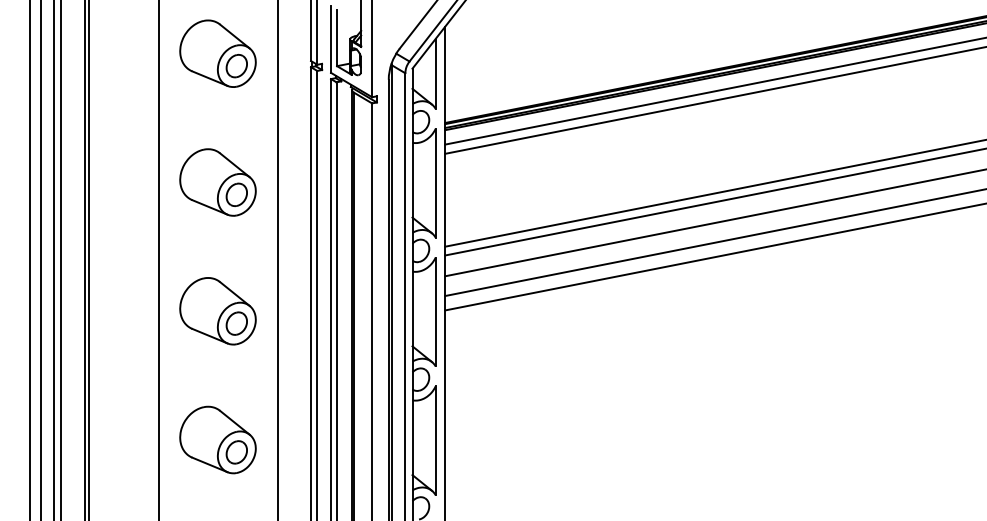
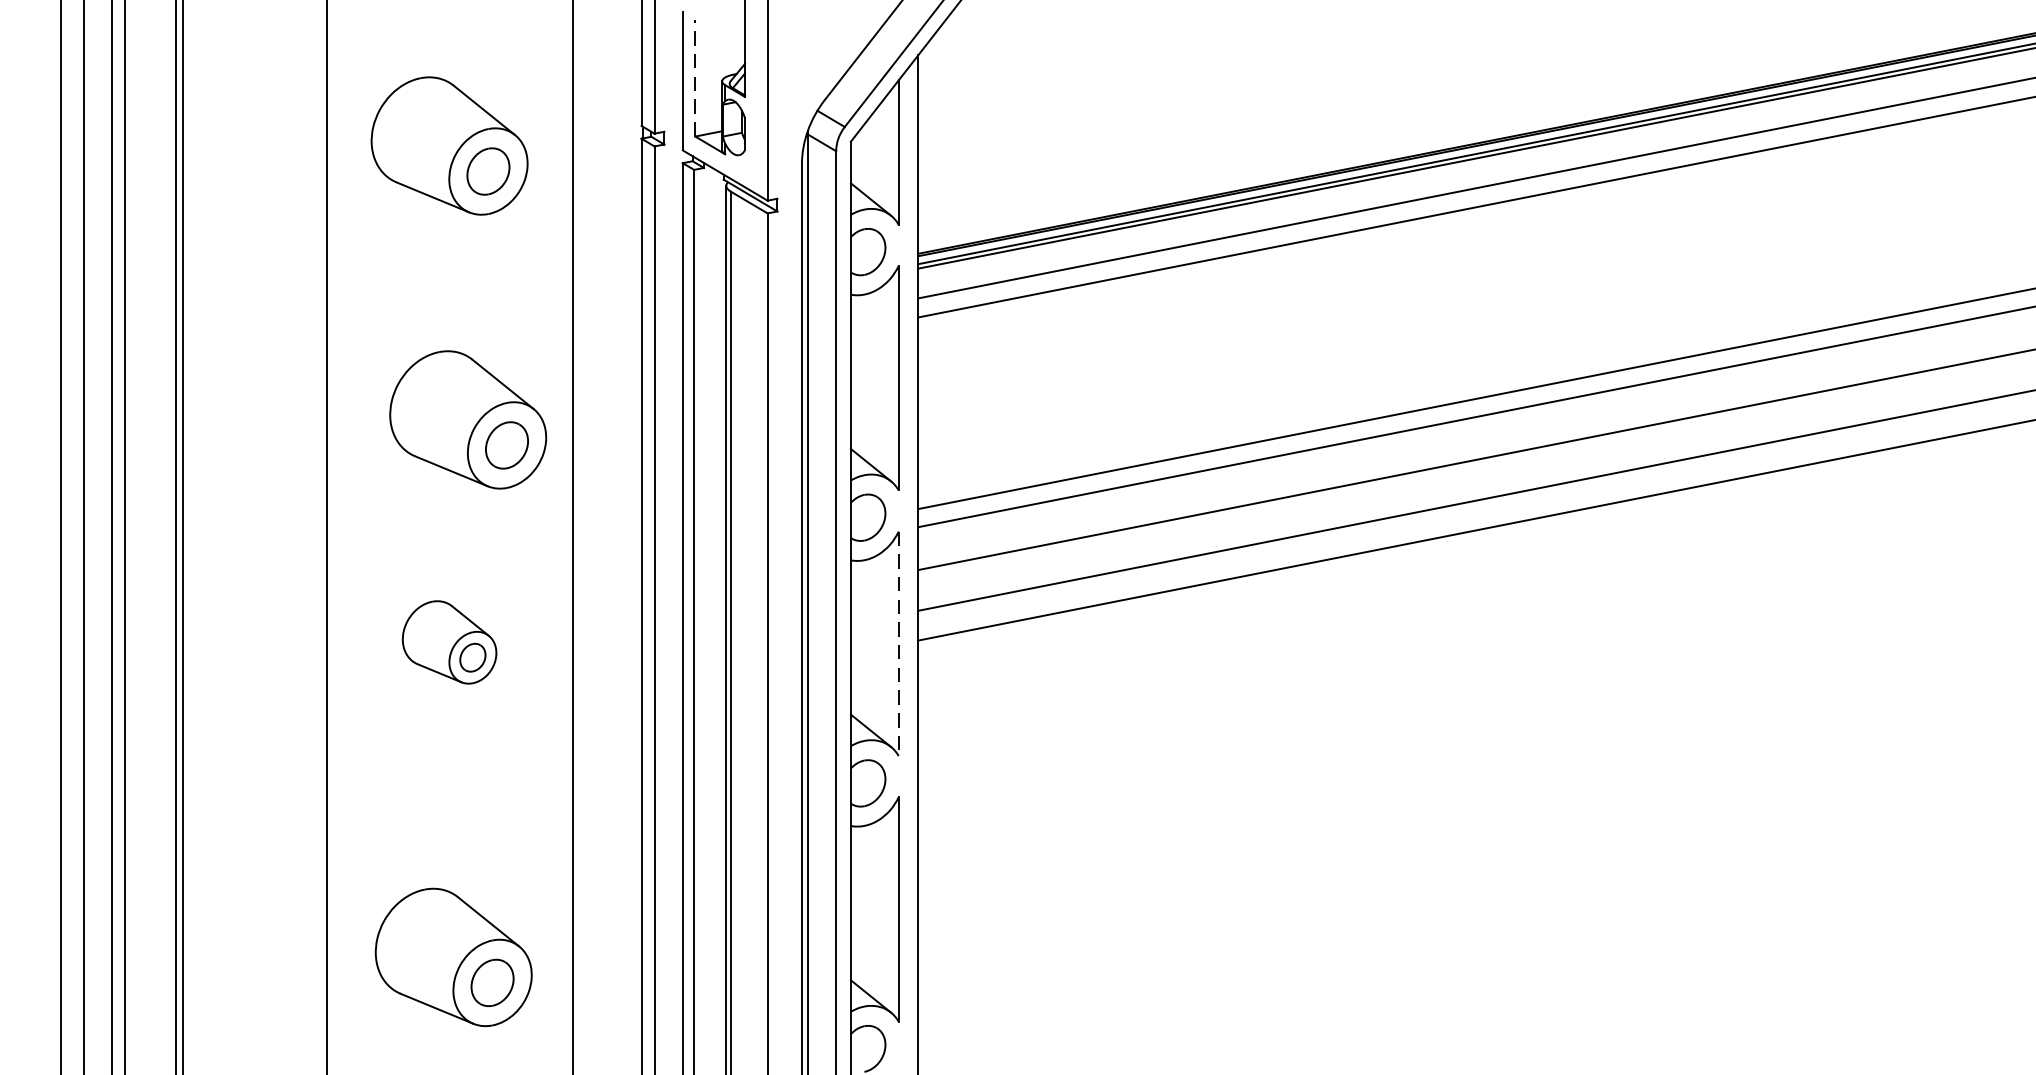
line: (337, 37) -> (696, 77), solid -> dashed
part: (217, 53) -> (448, 145), moved
part: (217, 182) -> (467, 419), moved
part: (217, 311) -> (448, 642), size x0.6
line: (435, 312) -> (898, 644), solid -> dashed
part: (217, 439) -> (452, 956), moved

